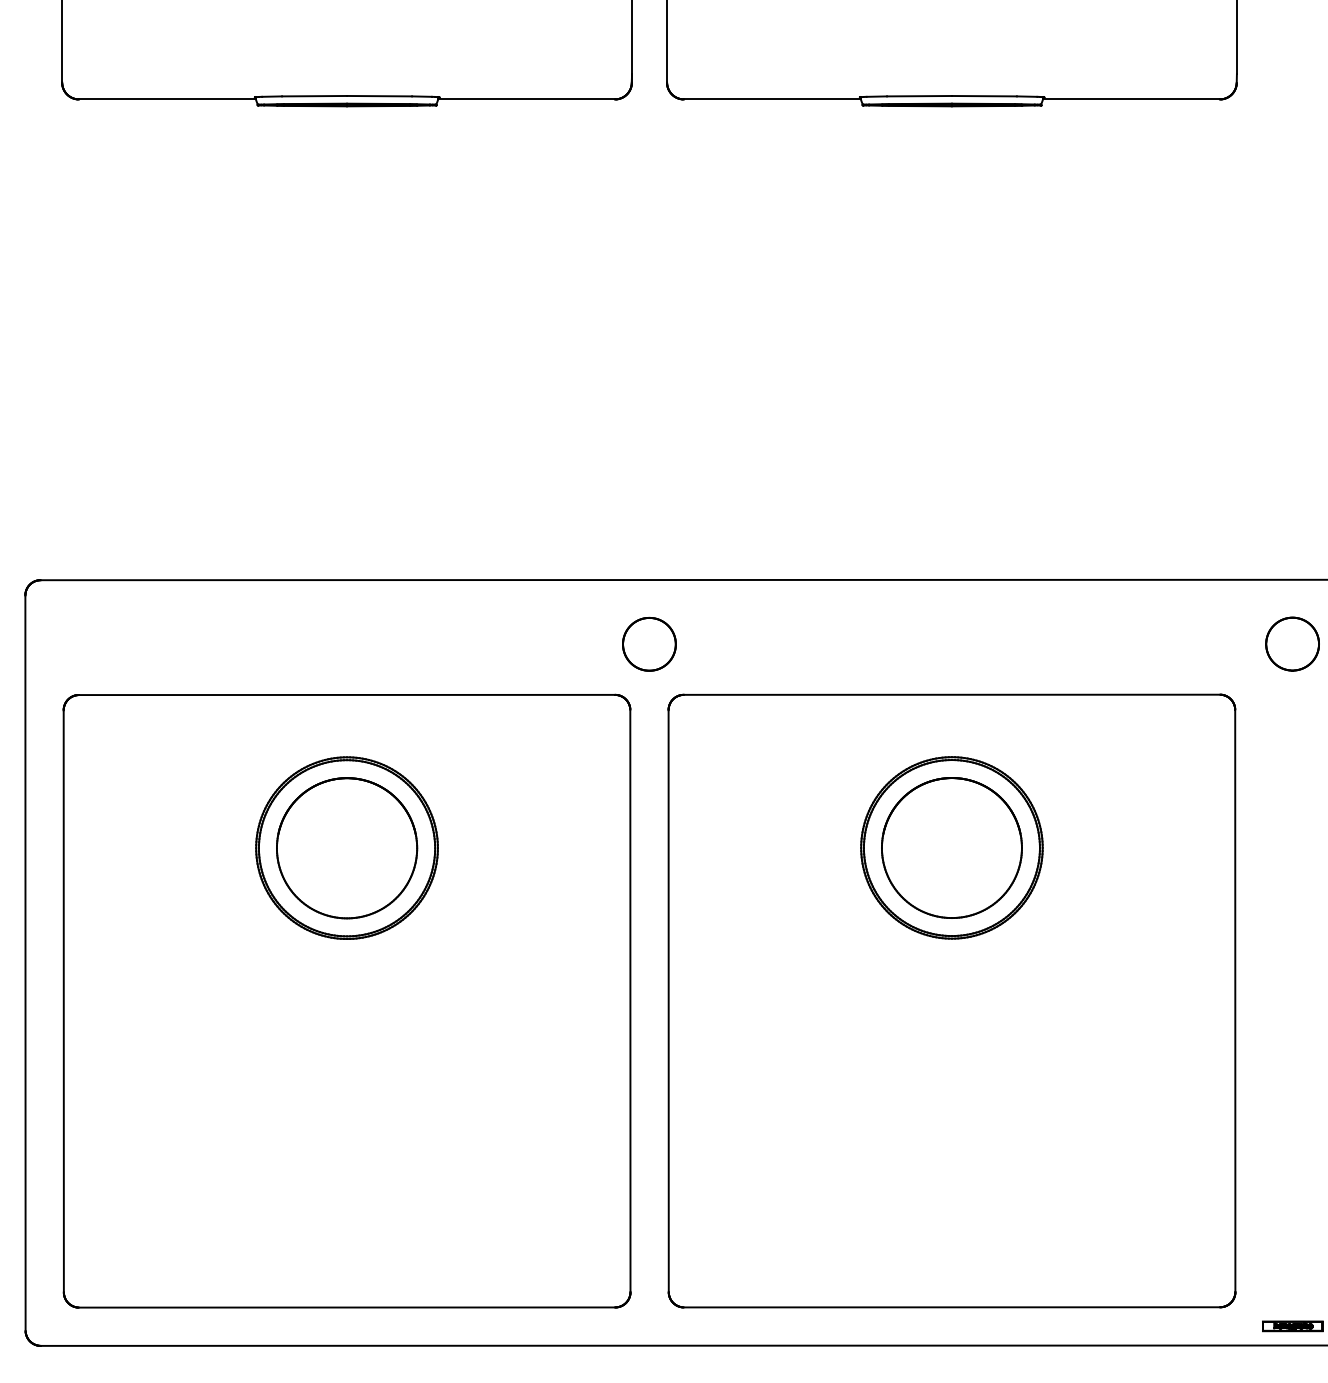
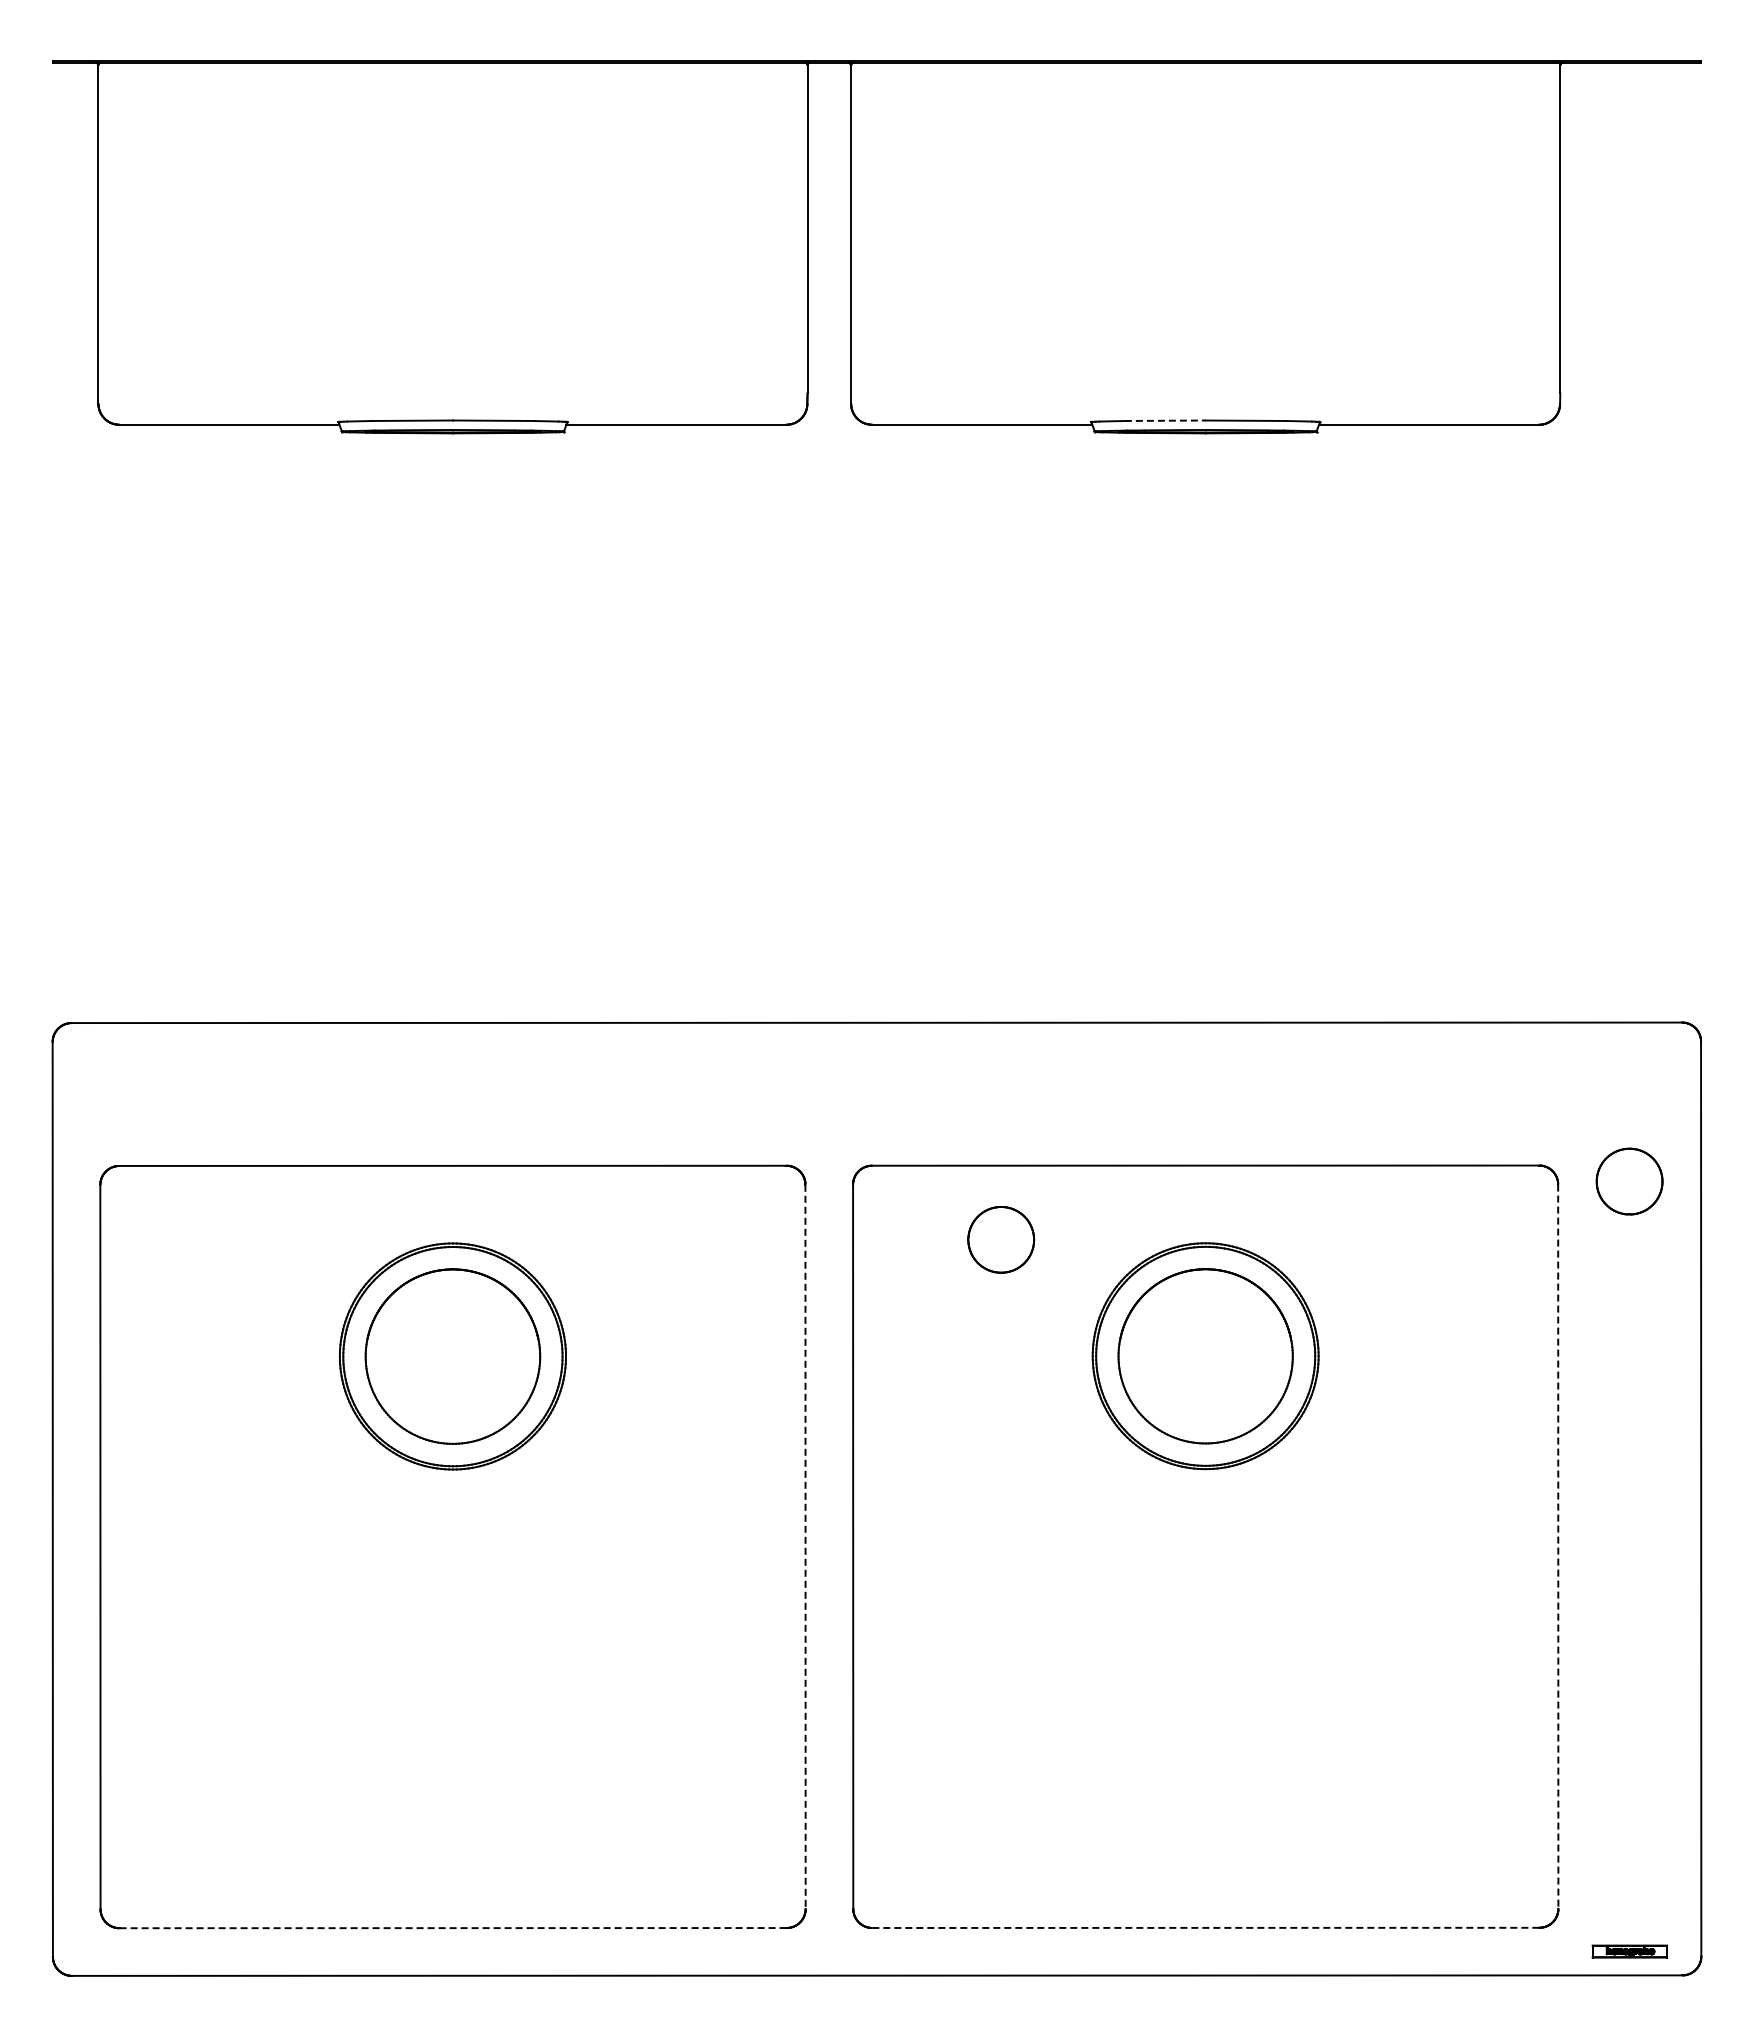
line: (919, 95) -> (1165, 420), solid -> dashed
part: (649, 644) -> (1001, 1239), moved
part: (1292, 644) -> (1629, 1181), moved
line: (630, 1001) -> (805, 1547), solid -> dashed
line: (1235, 1001) -> (1558, 1547), solid -> dashed
line: (346, 1307) -> (452, 1928), solid -> dashed
line: (951, 1307) -> (1205, 1927), solid -> dashed

